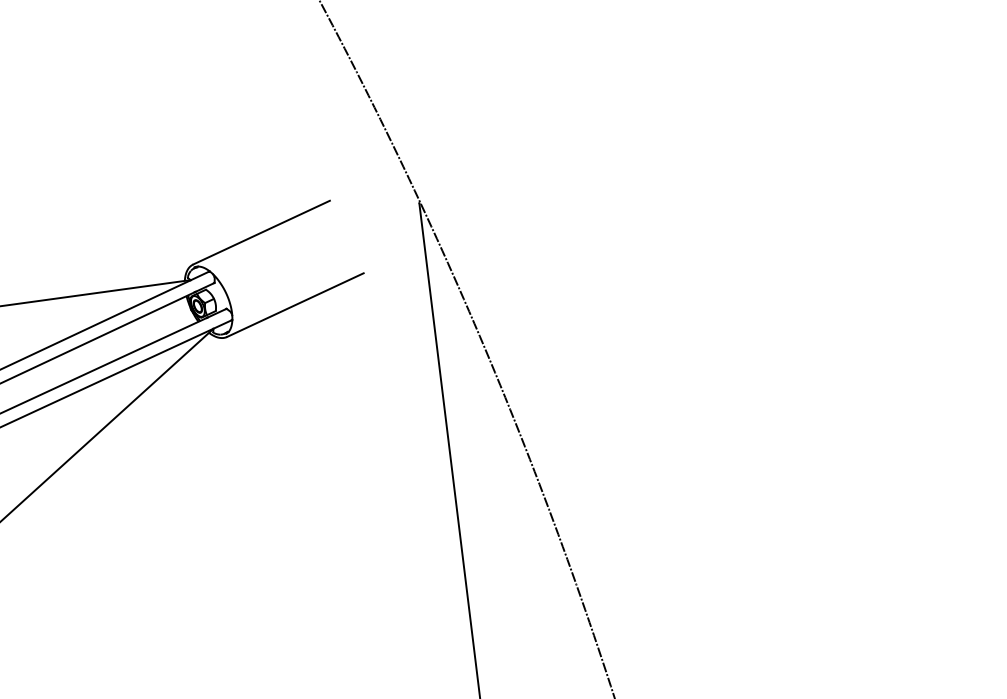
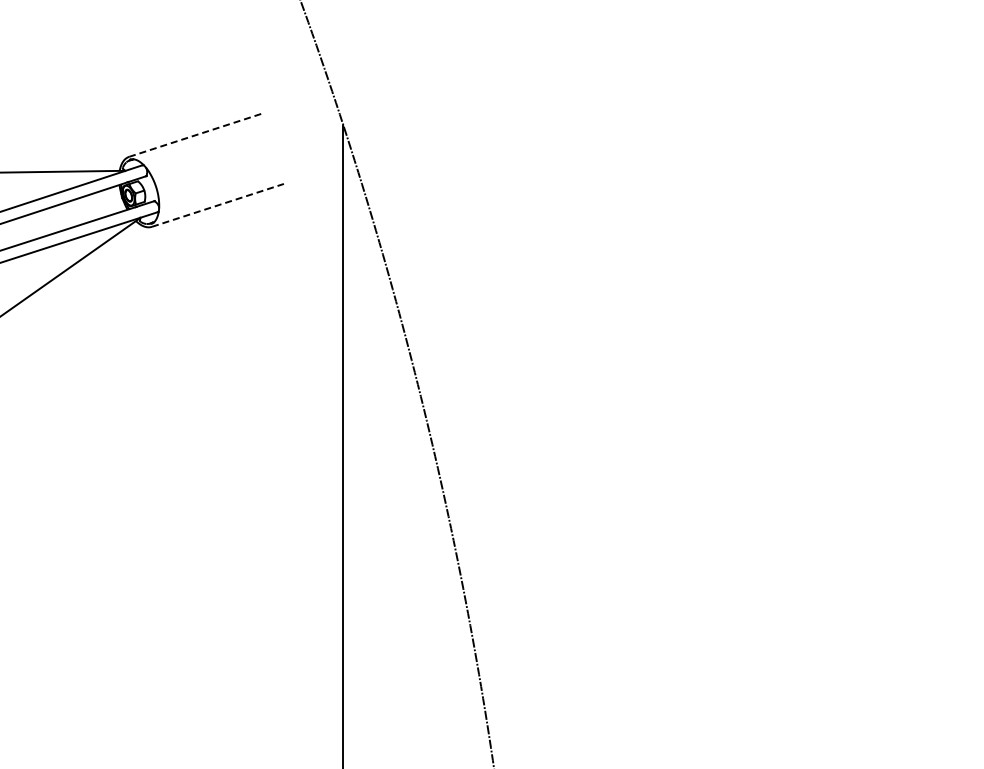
line: (260, 232) -> (194, 135), solid -> dashed
line: (295, 305) -> (218, 205), solid -> dashed

